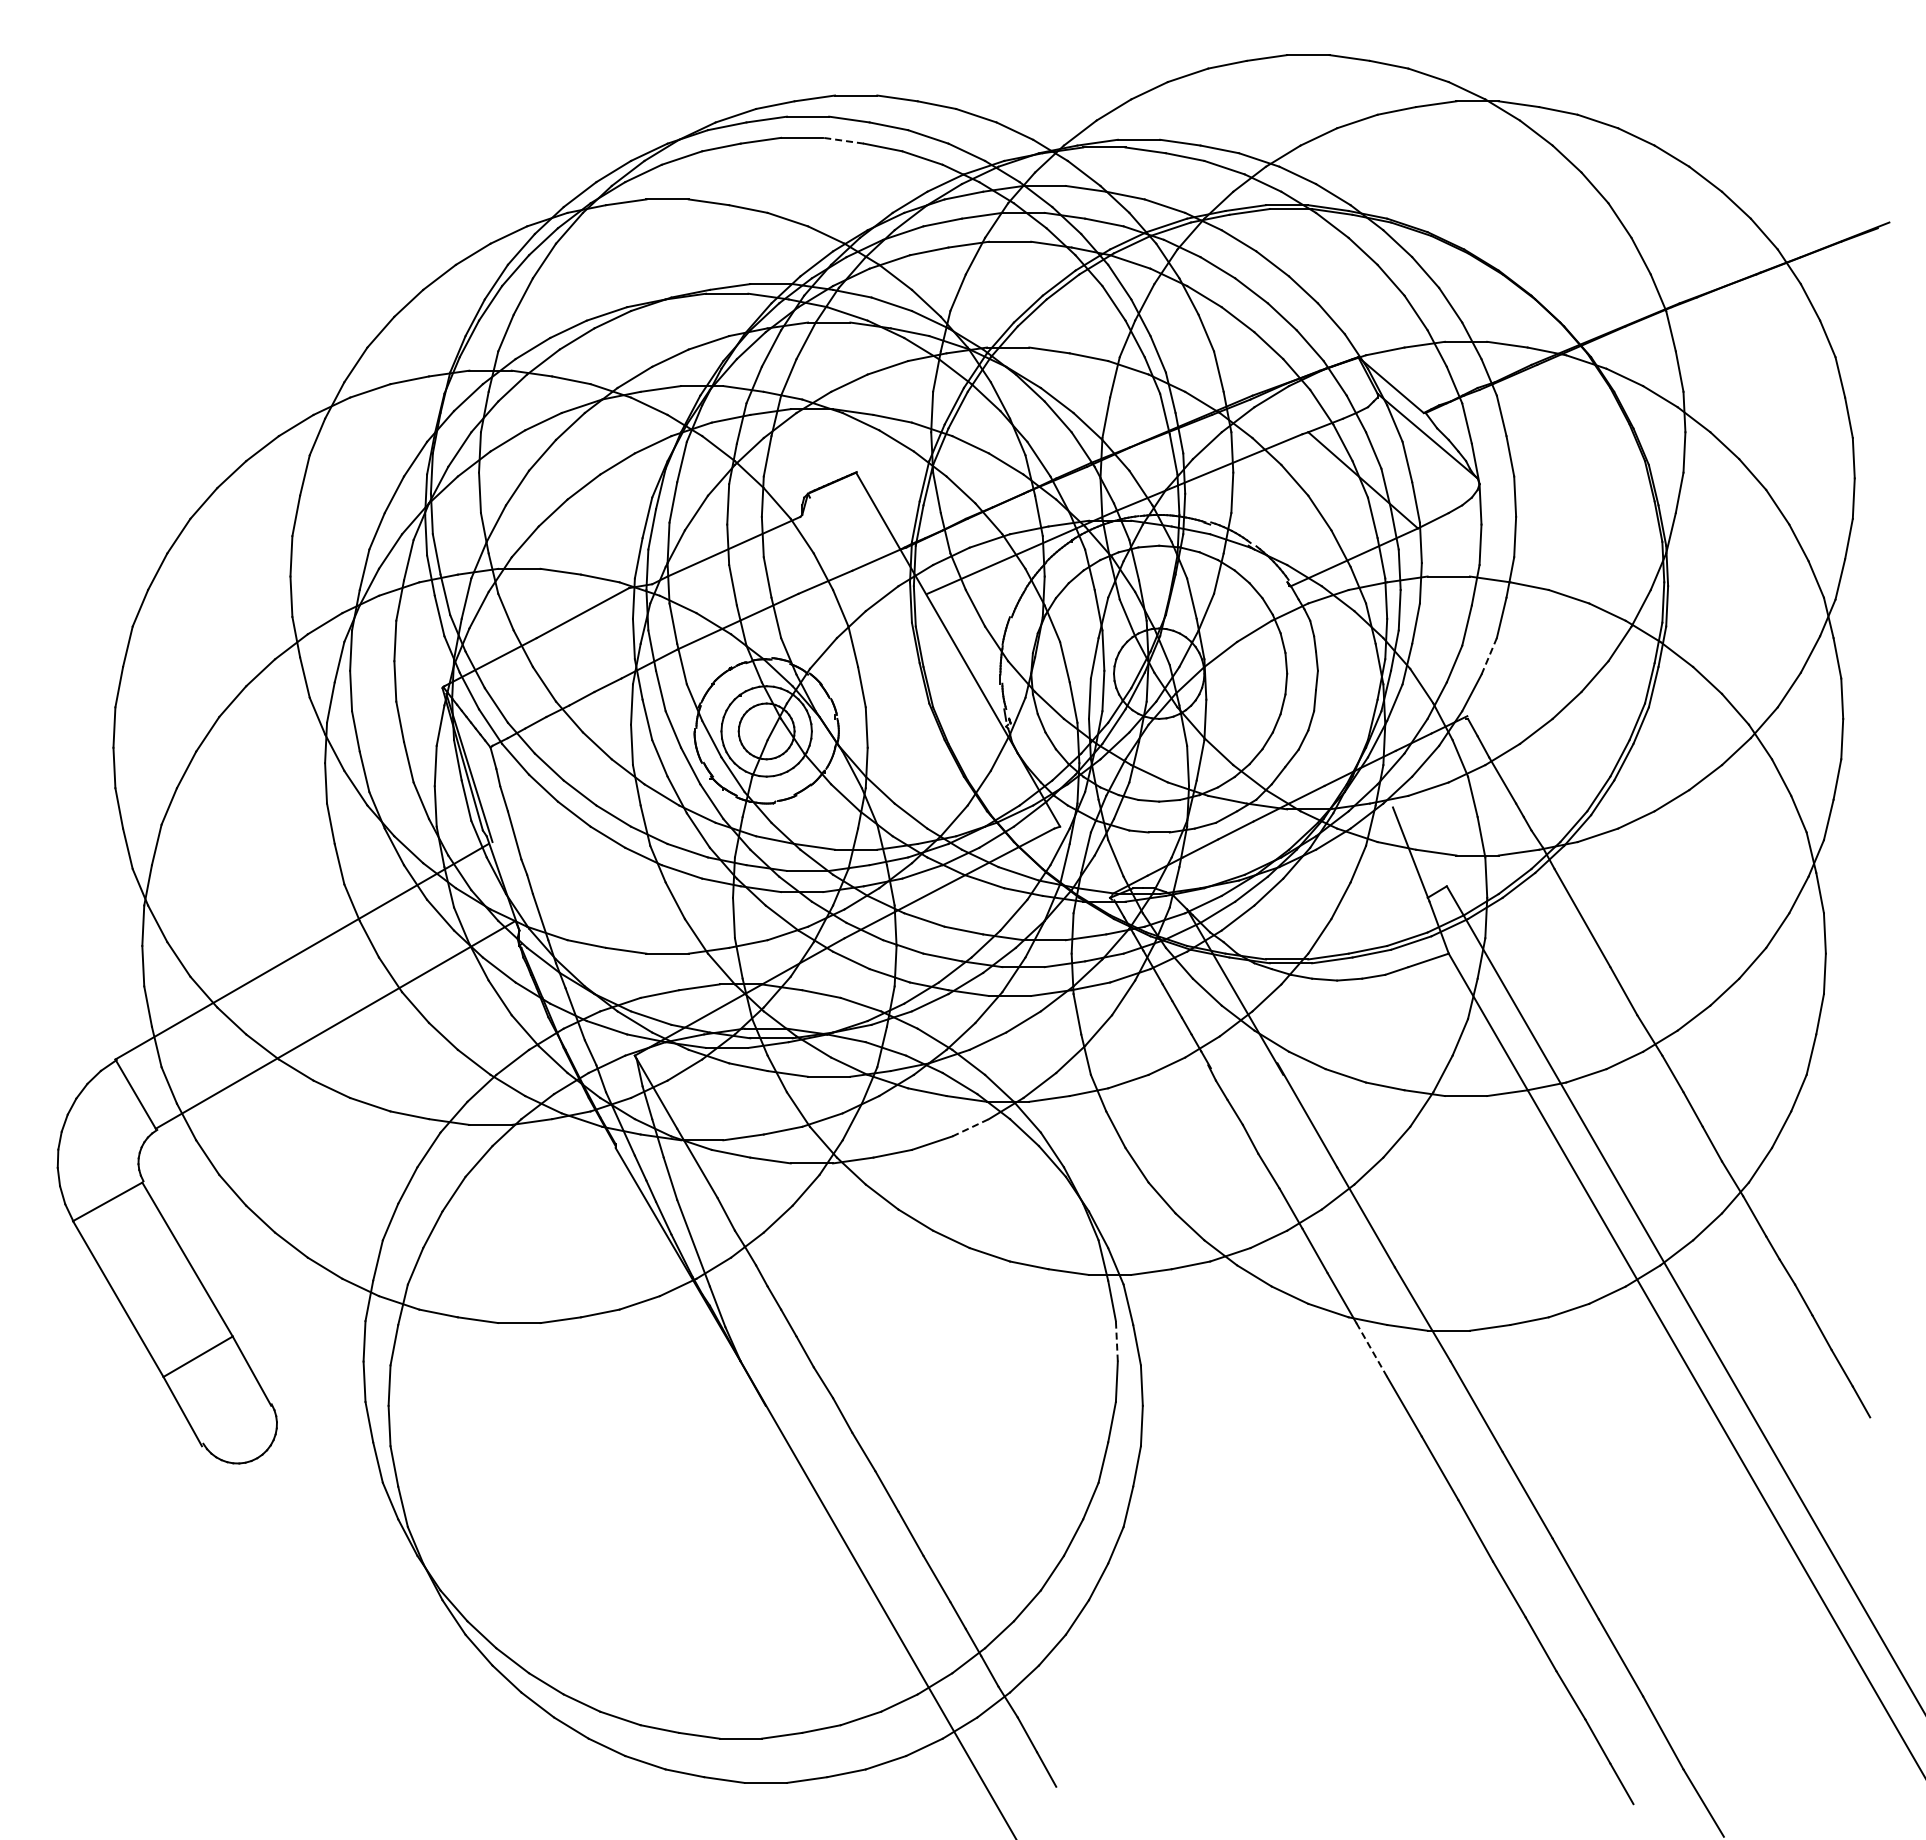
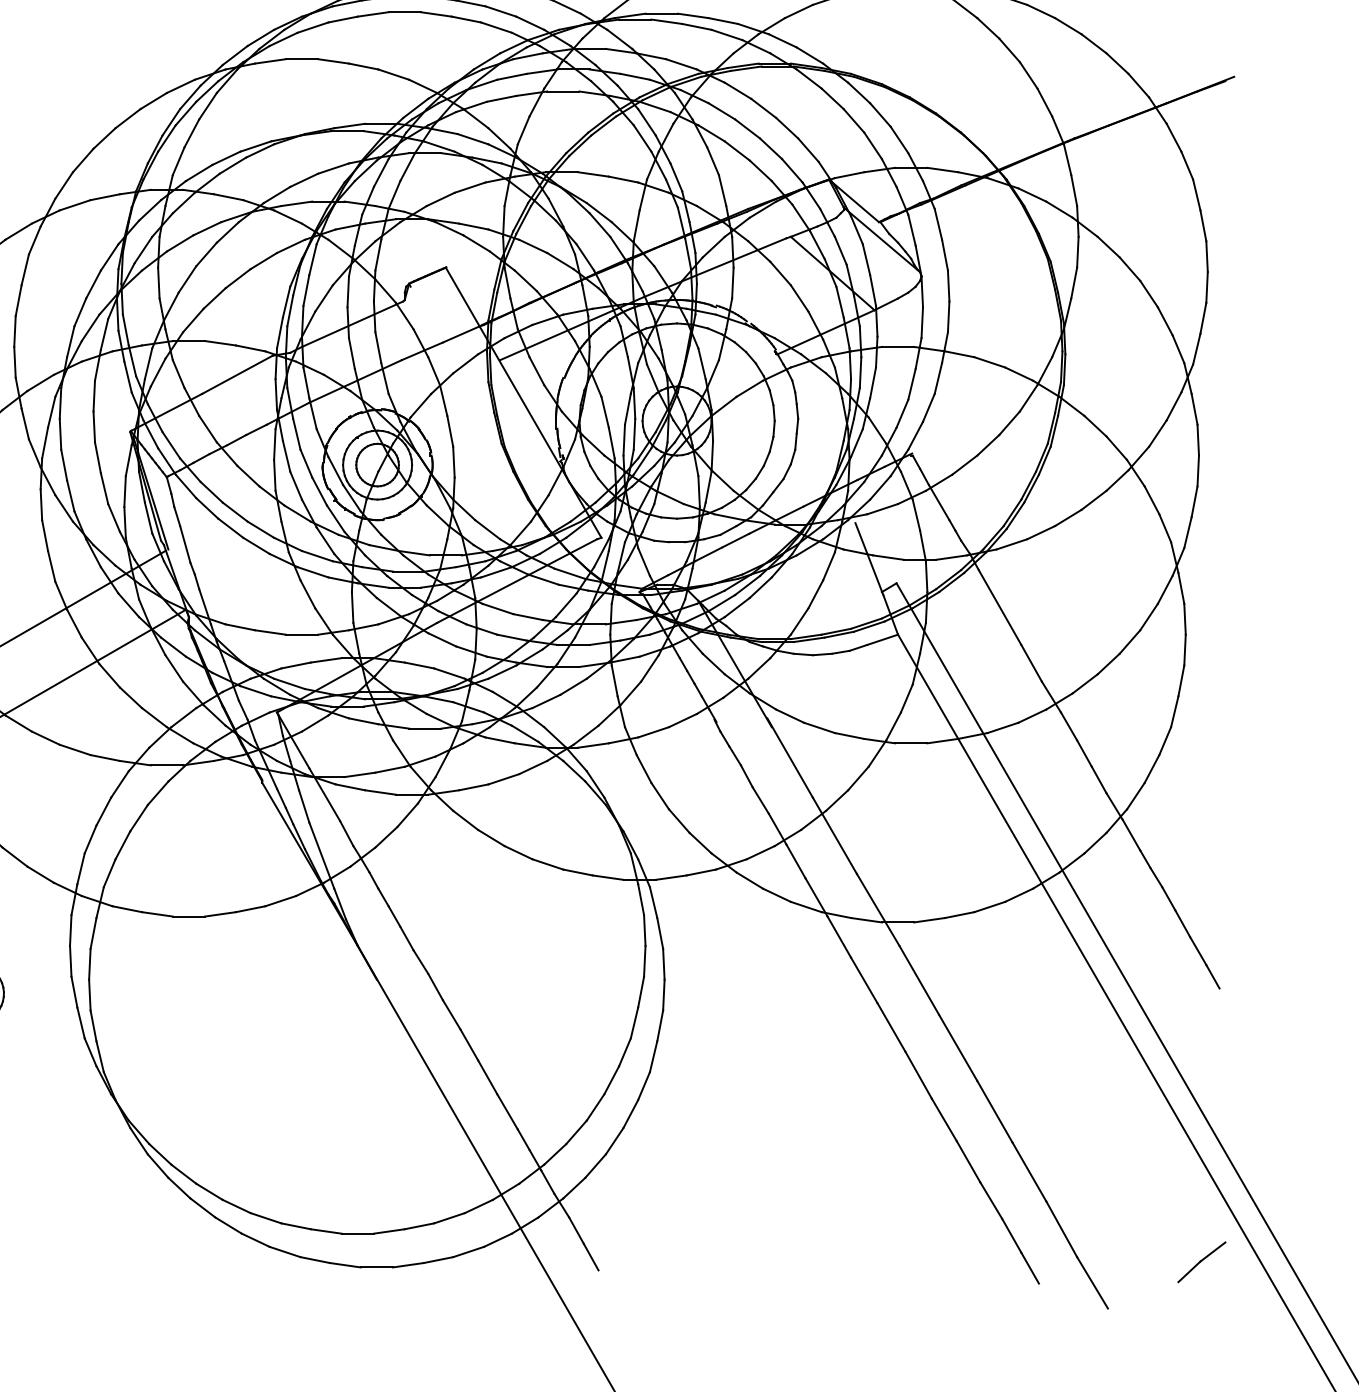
line: (843, 140) -> (436, 14), dashed -> solid
line: (1489, 656) -> (929, 407), dashed -> solid
line: (971, 1127) -> (533, 767), dashed -> solid
line: (1116, 1340) -> (644, 929), dashed -> solid
line: (1372, 1350) -> (839, 937), dashed -> solid
part: (1846, 1776) -> (1201, 1262), added

